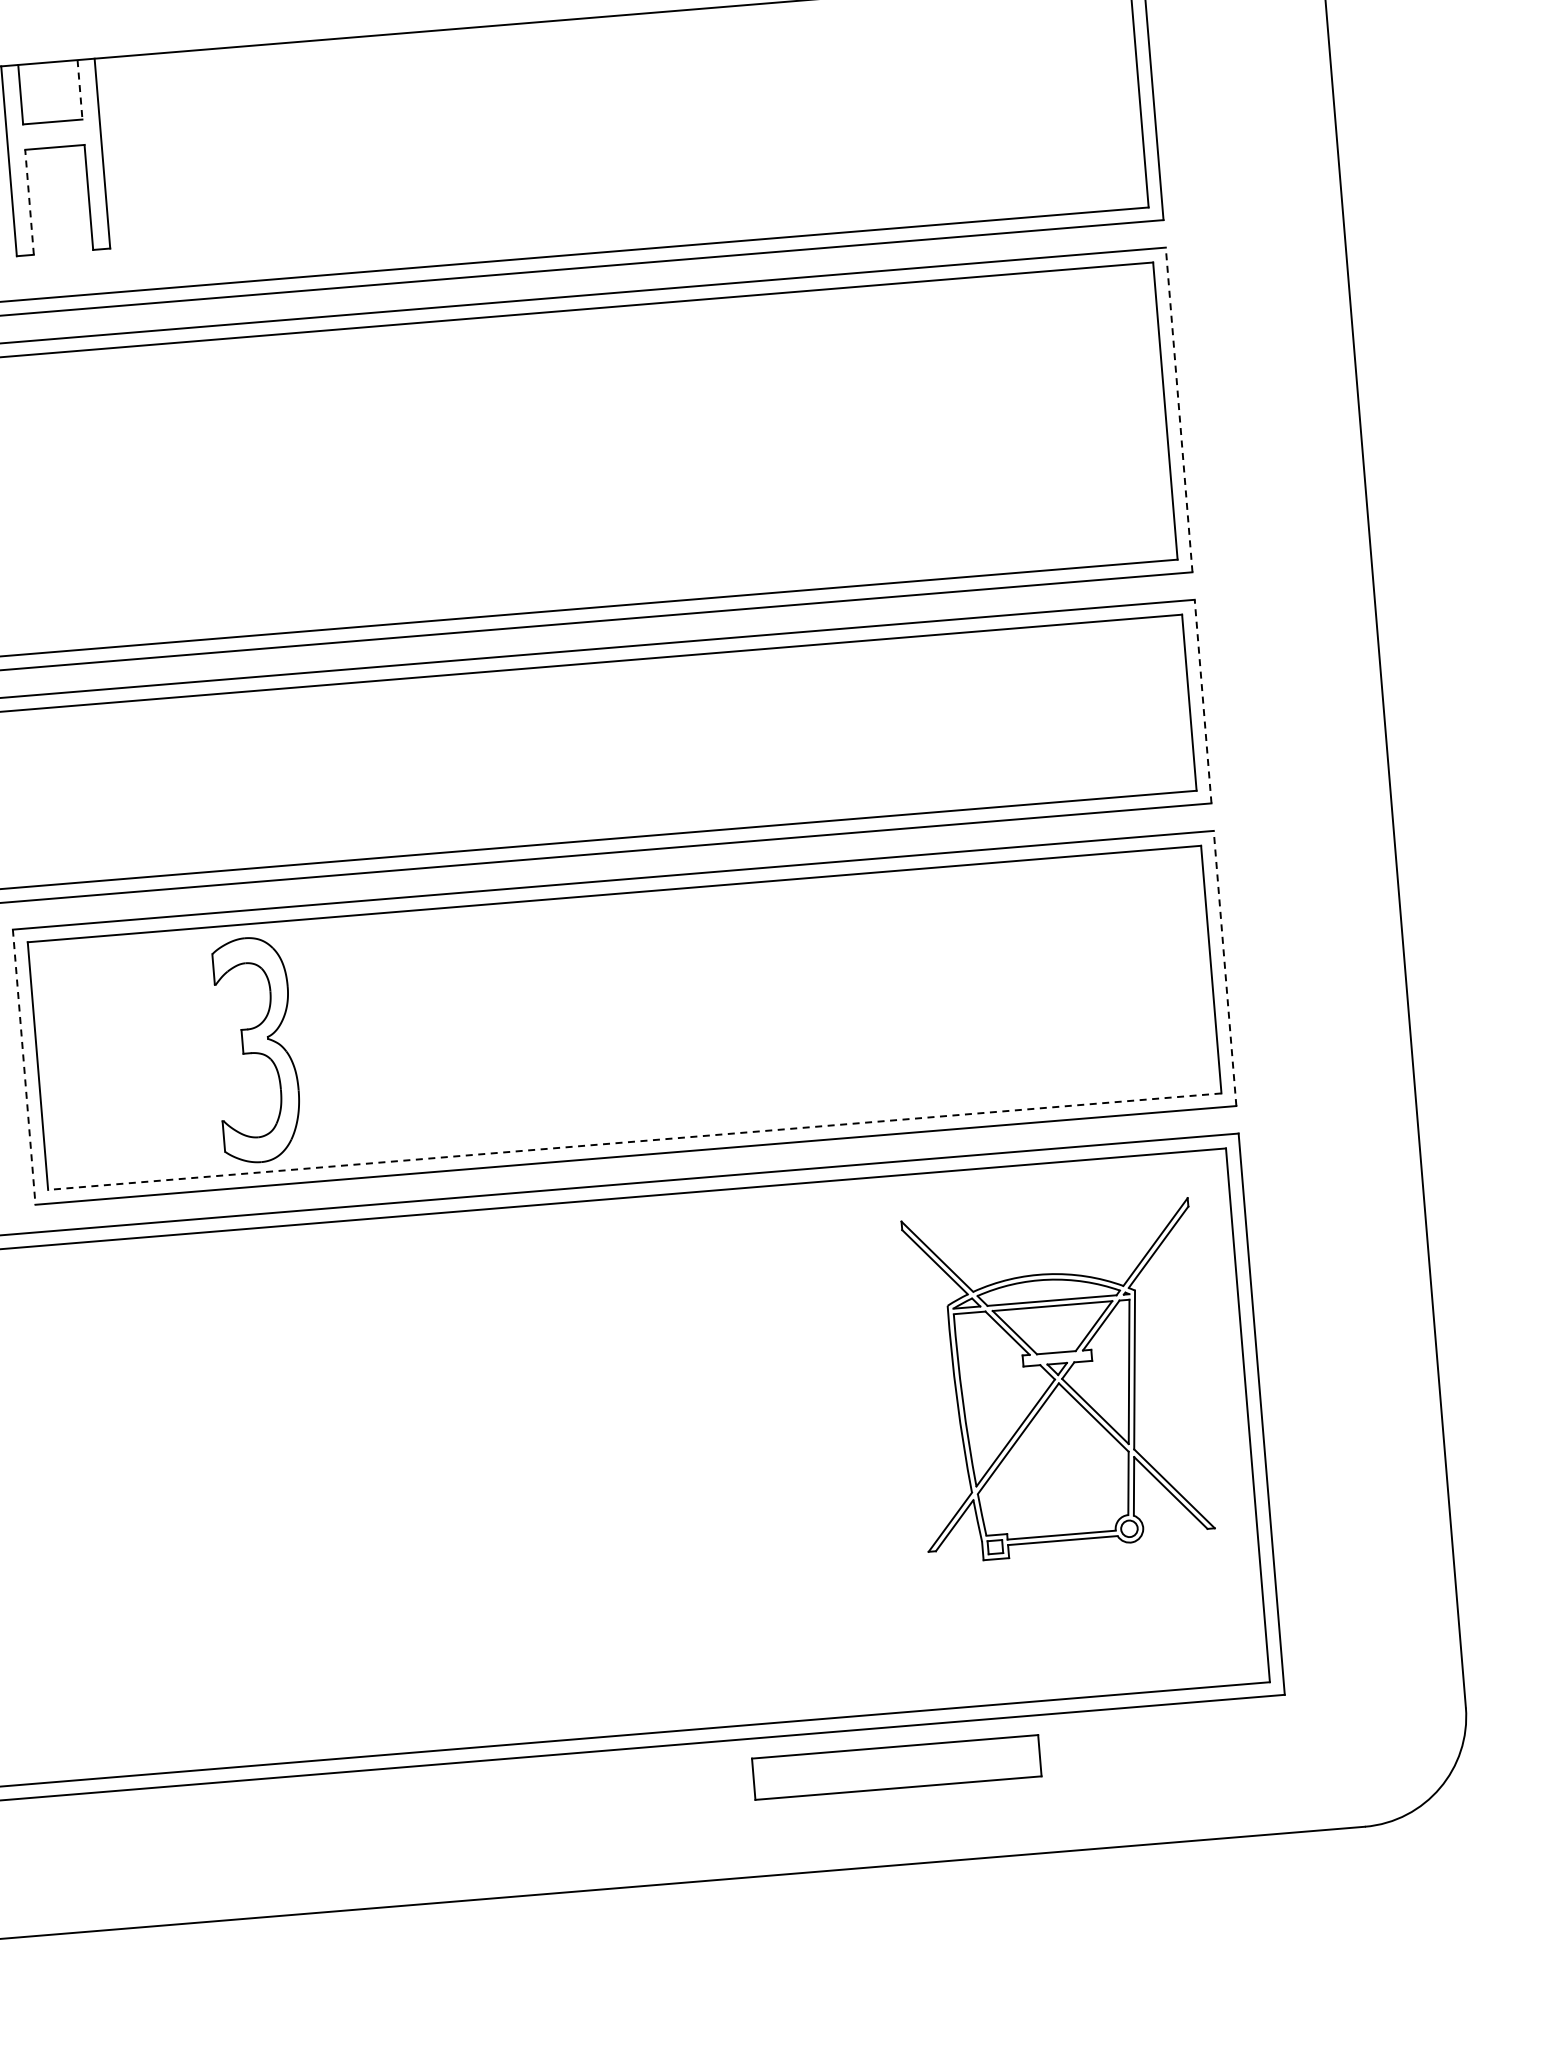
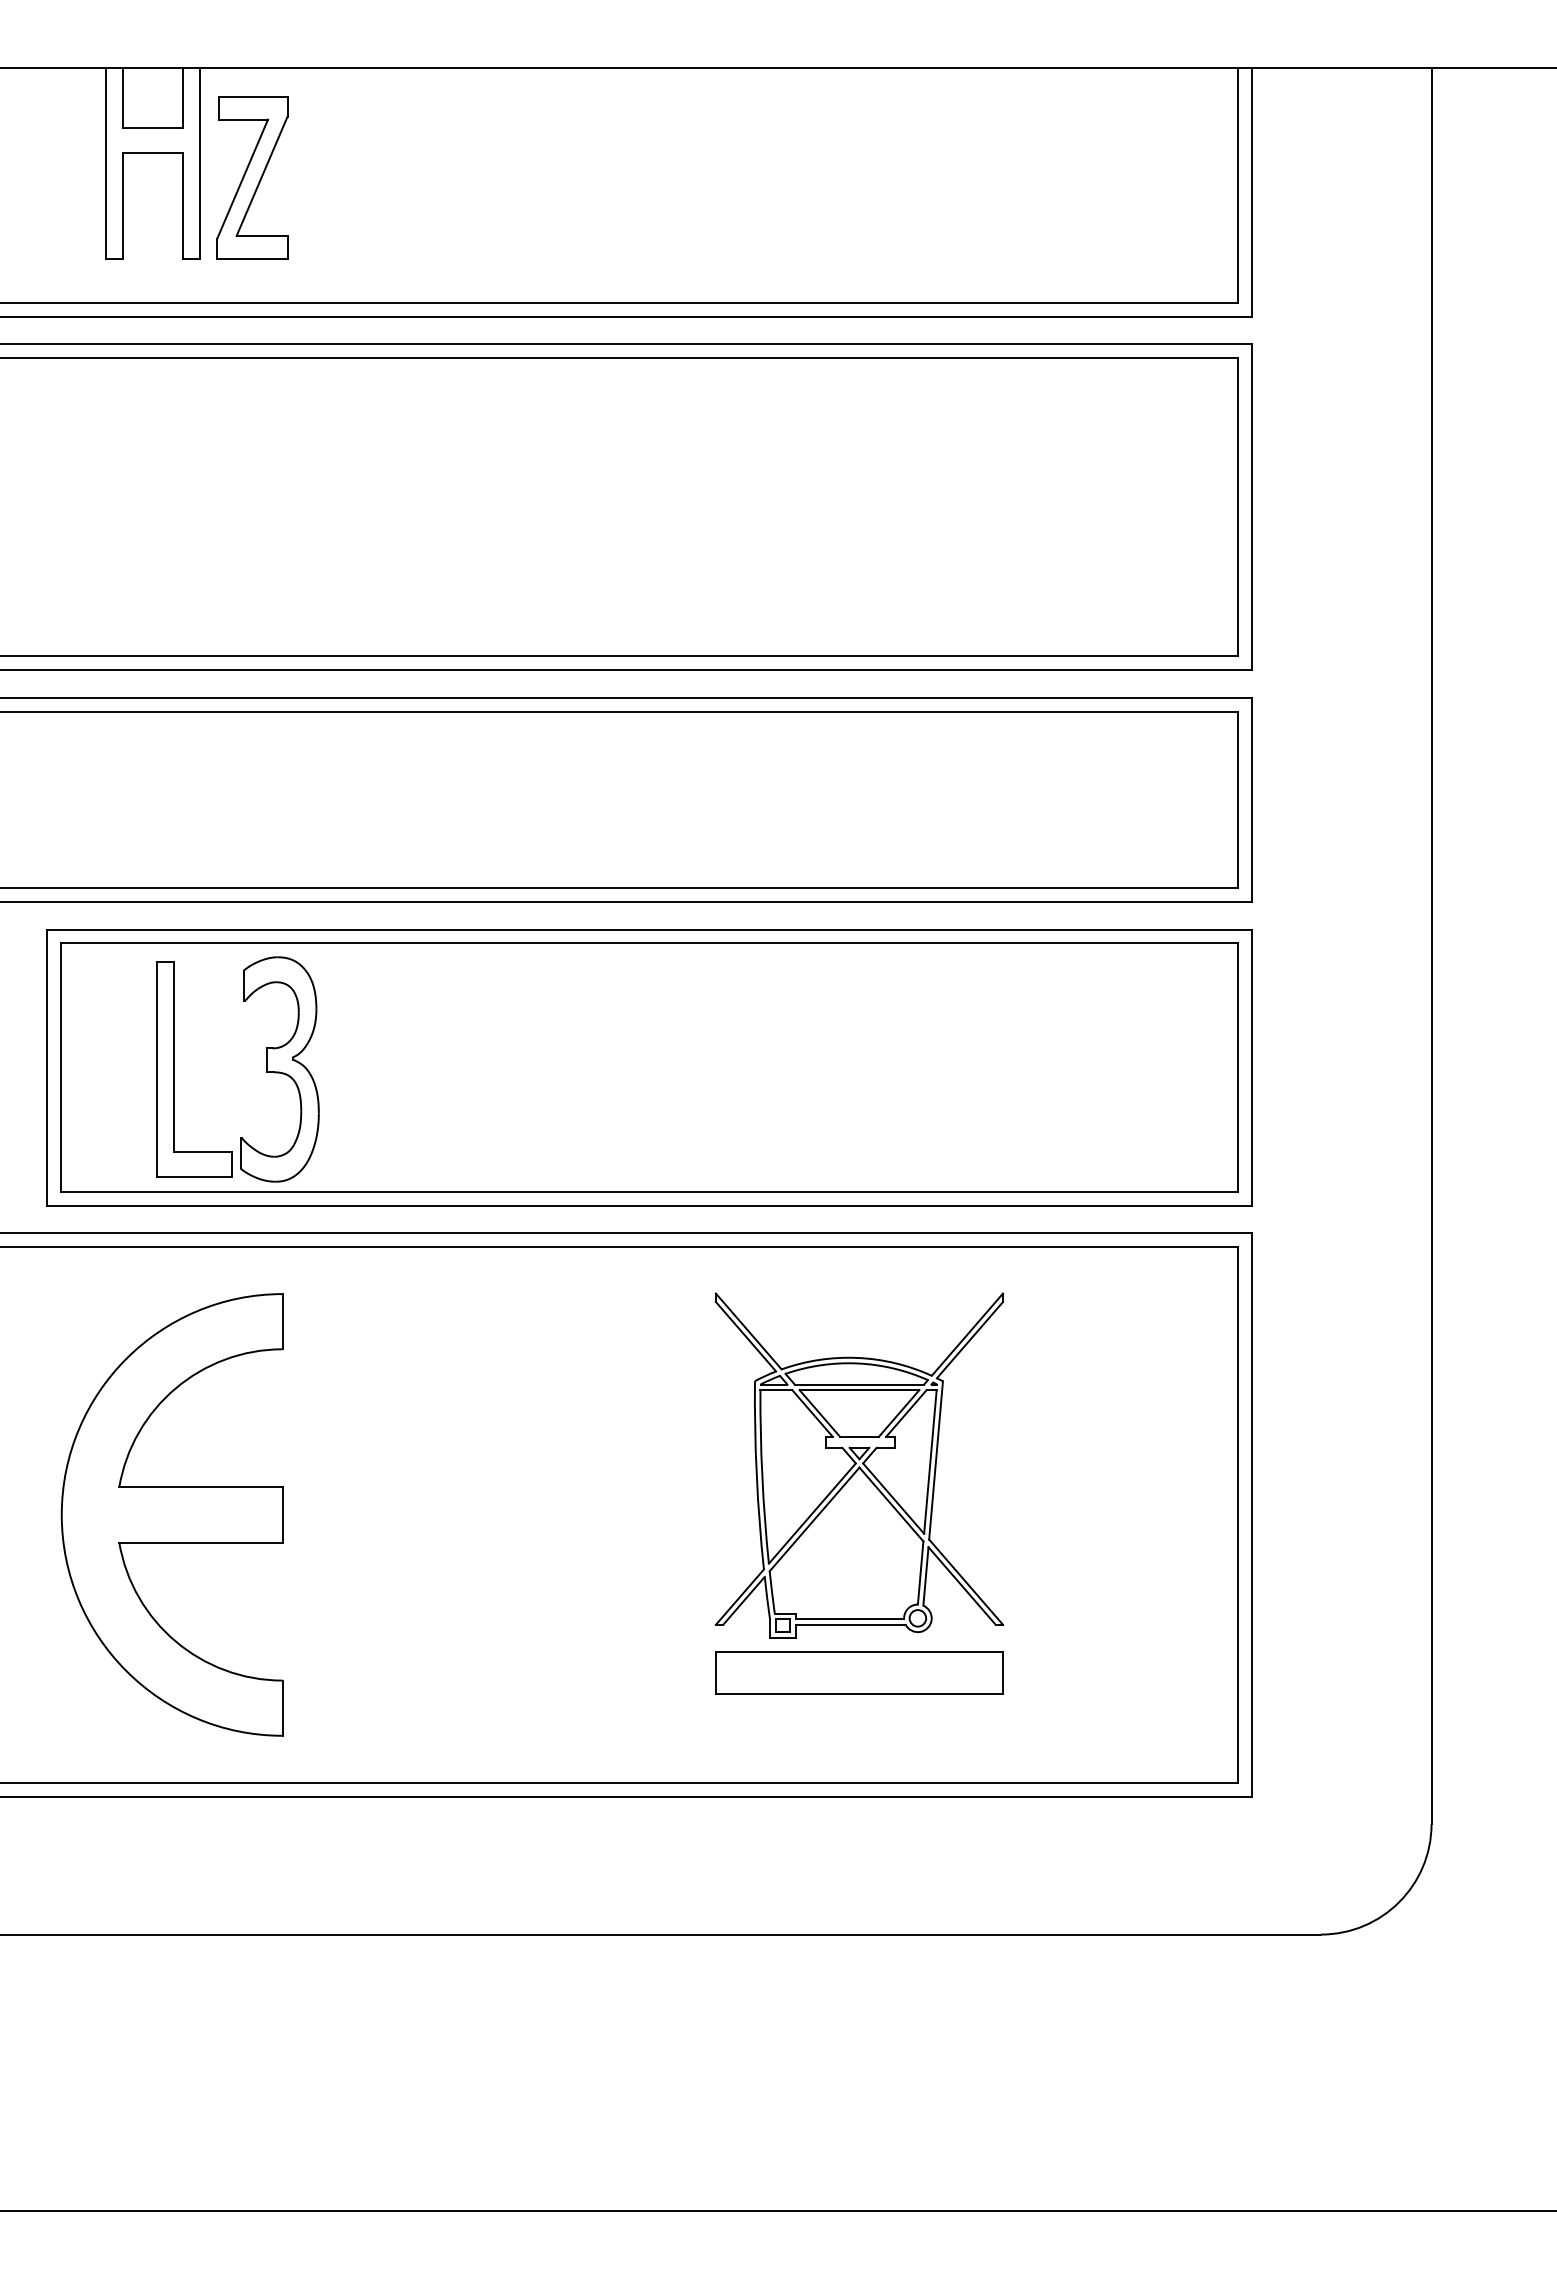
line: (79, 90) -> (182, 98), dashed -> solid
part: (155, 163) -> (252, 177), added
line: (29, 202) -> (123, 206), dashed -> solid
line: (1179, 410) -> (1252, 507), dashed -> solid
line: (1203, 701) -> (1252, 799), dashed -> solid
line: (1225, 968) -> (1252, 1067), dashed -> solid
part: (151, 1058) -> (174, 1069), added
line: (24, 1067) -> (47, 1068), dashed -> solid
line: (634, 1141) -> (649, 1191), dashed -> solid
part: (1058, 1381) -> (859, 1465), moved
part: (184, 1502) -> (171, 1514), added
part: (896, 1766) -> (859, 1672), moved

